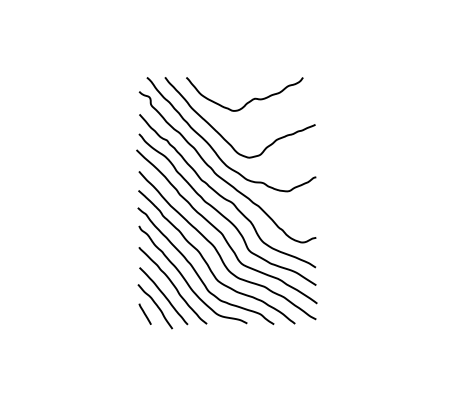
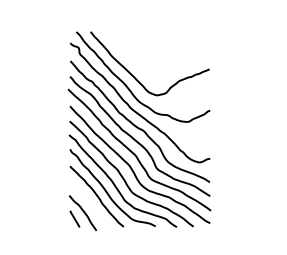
curve: (249, 100) -> (157, 50), removed
curve: (163, 295) -> (89, 204), removed

